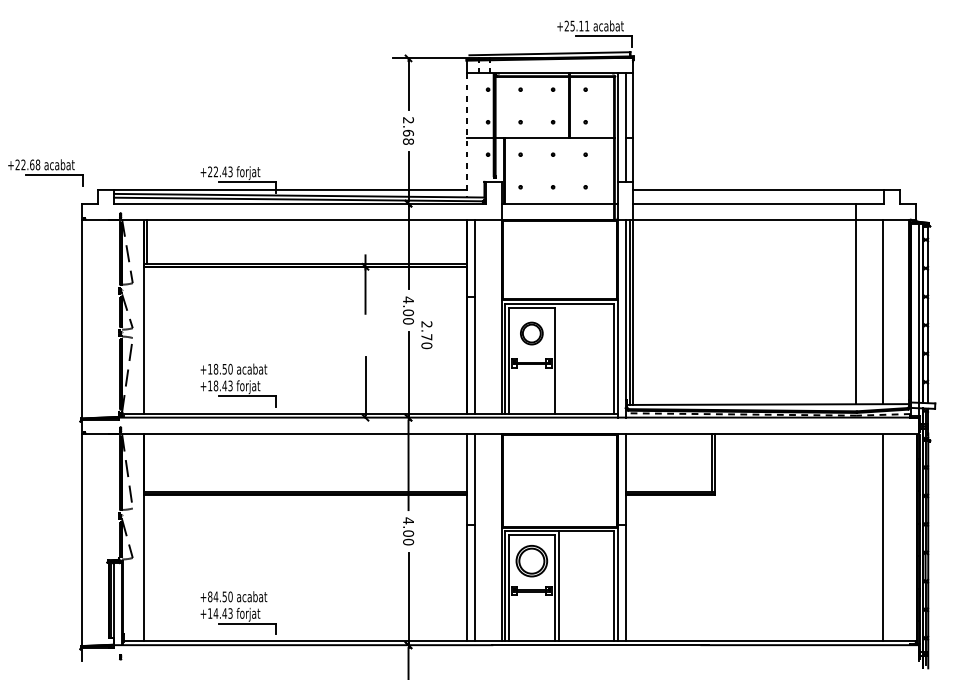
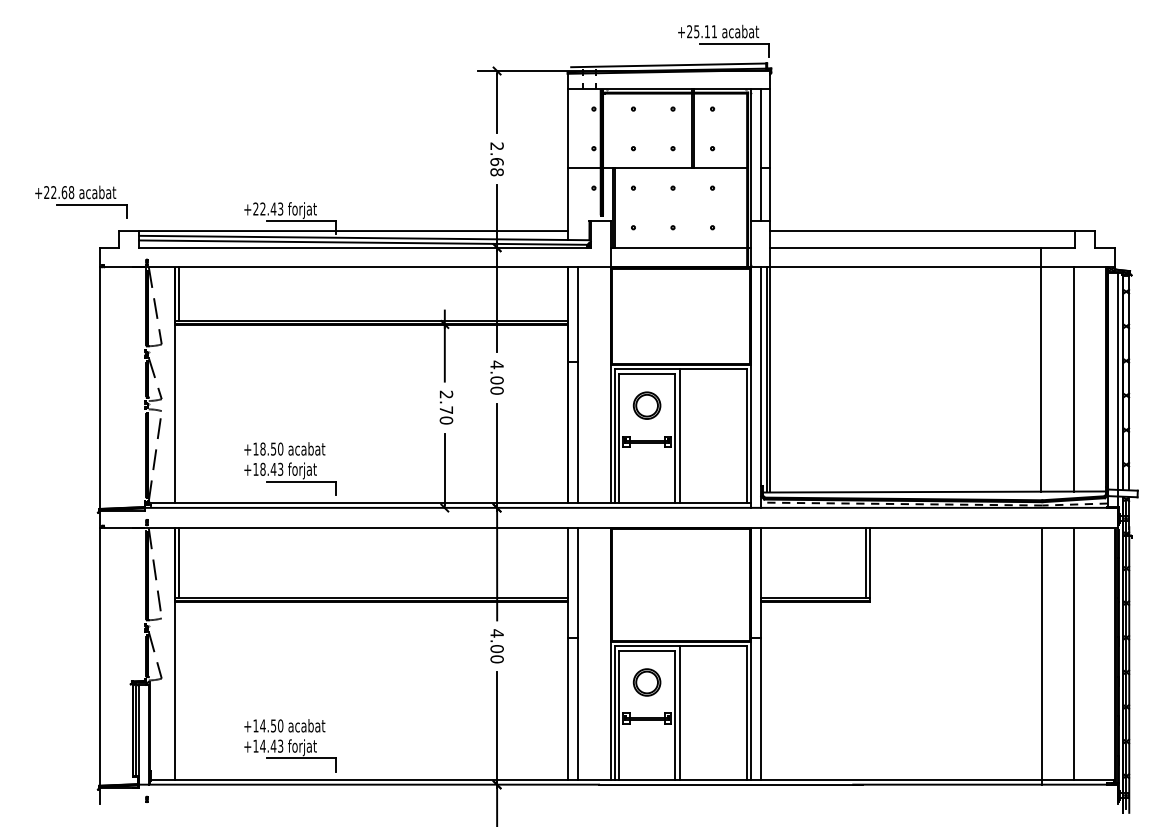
line: (466, 136) -> (567, 165), dashed -> solid
part: (46, 172) -> (81, 201), moved
text: (426, 335) -> (446, 407), moved
line: (558, 358) -> (679, 436), added
line: (147, 462) -> (179, 562), added
line: (856, 539) -> (1042, 656), added
part: (531, 561) -> (646, 682), size x0.71
text: (209, 596) -> (255, 725), +84.50 -> +14.50

